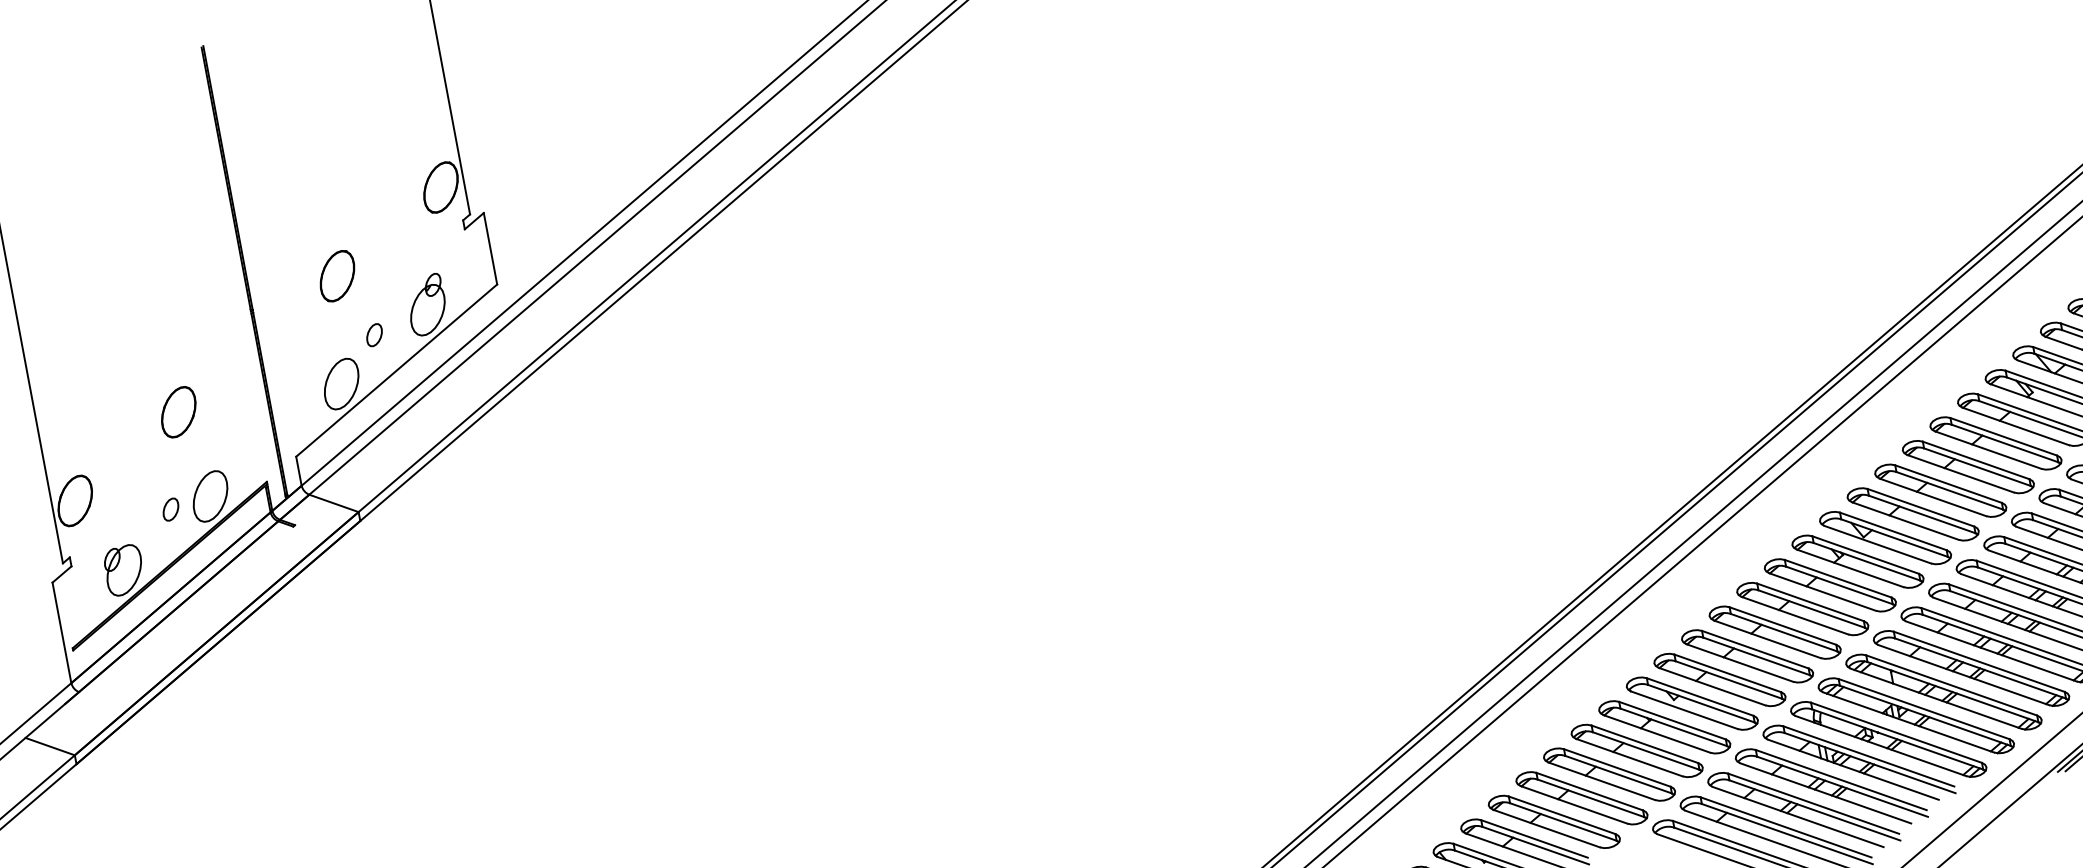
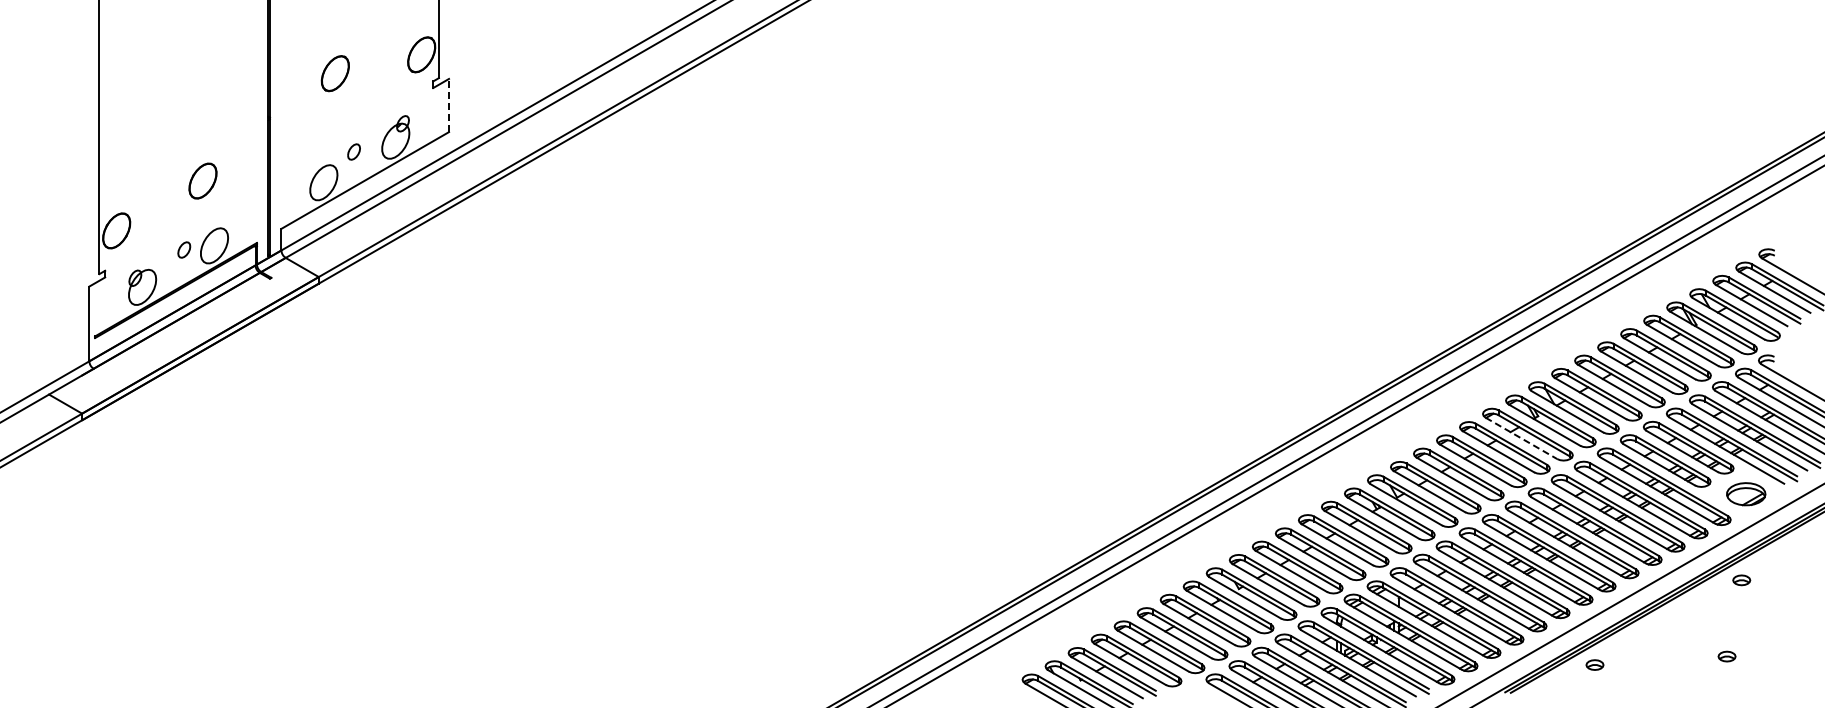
line: (491, 248) -> (449, 105), solid -> dashed
part: (336, 276) -> (334, 73), moved
line: (2015, 426) -> (1521, 438), solid -> dashed

